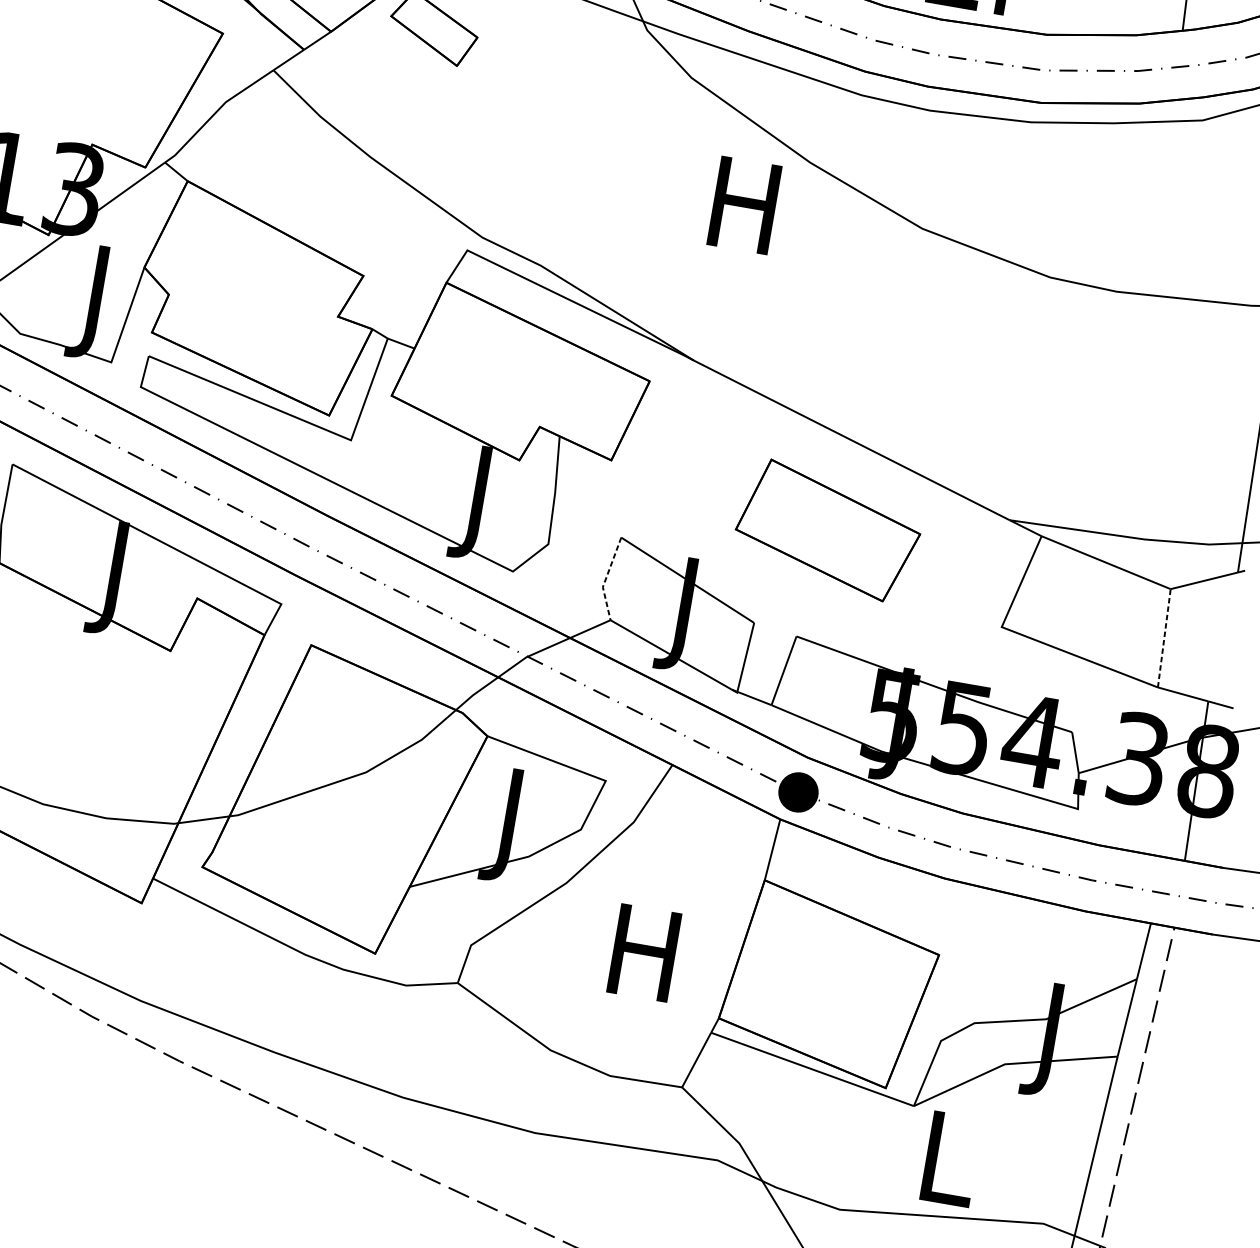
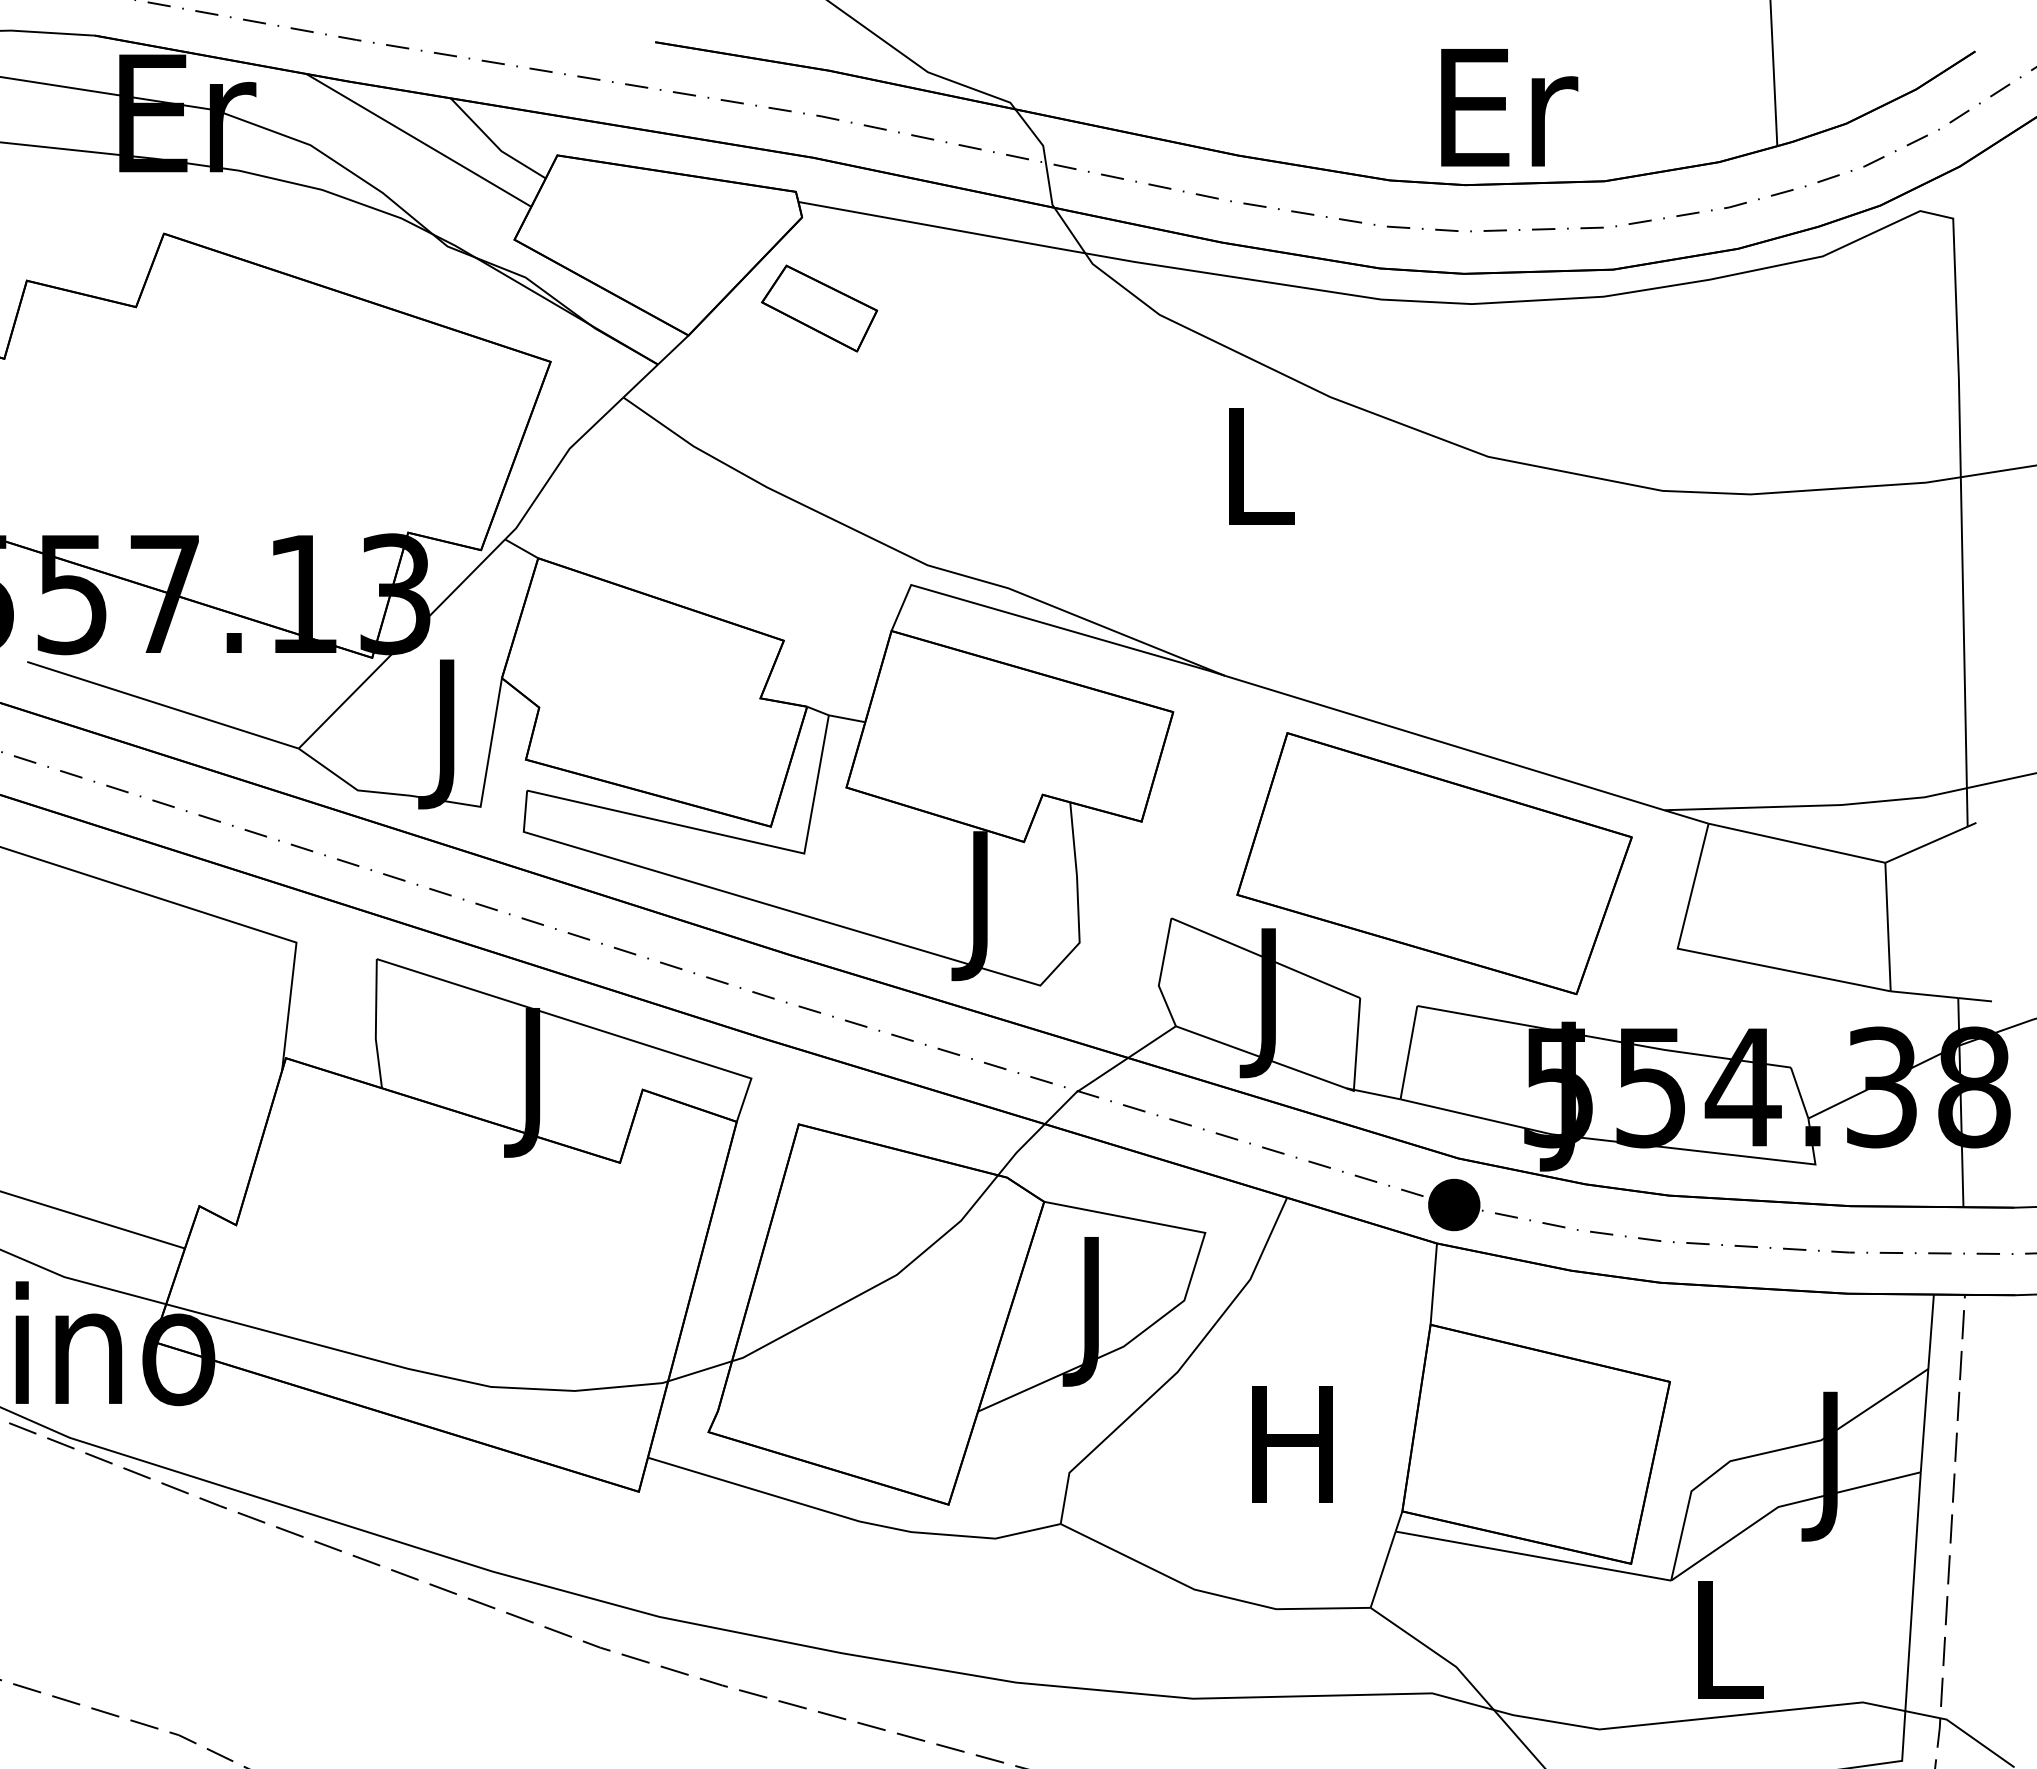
text: (744, 205) -> (1255, 466), H -> L
part: (828, 530) -> (1434, 863), size x1.67
line: (605, 578) -> (1160, 974), dashed -> solid
line: (1164, 637) -> (1888, 926), dashed -> solid

